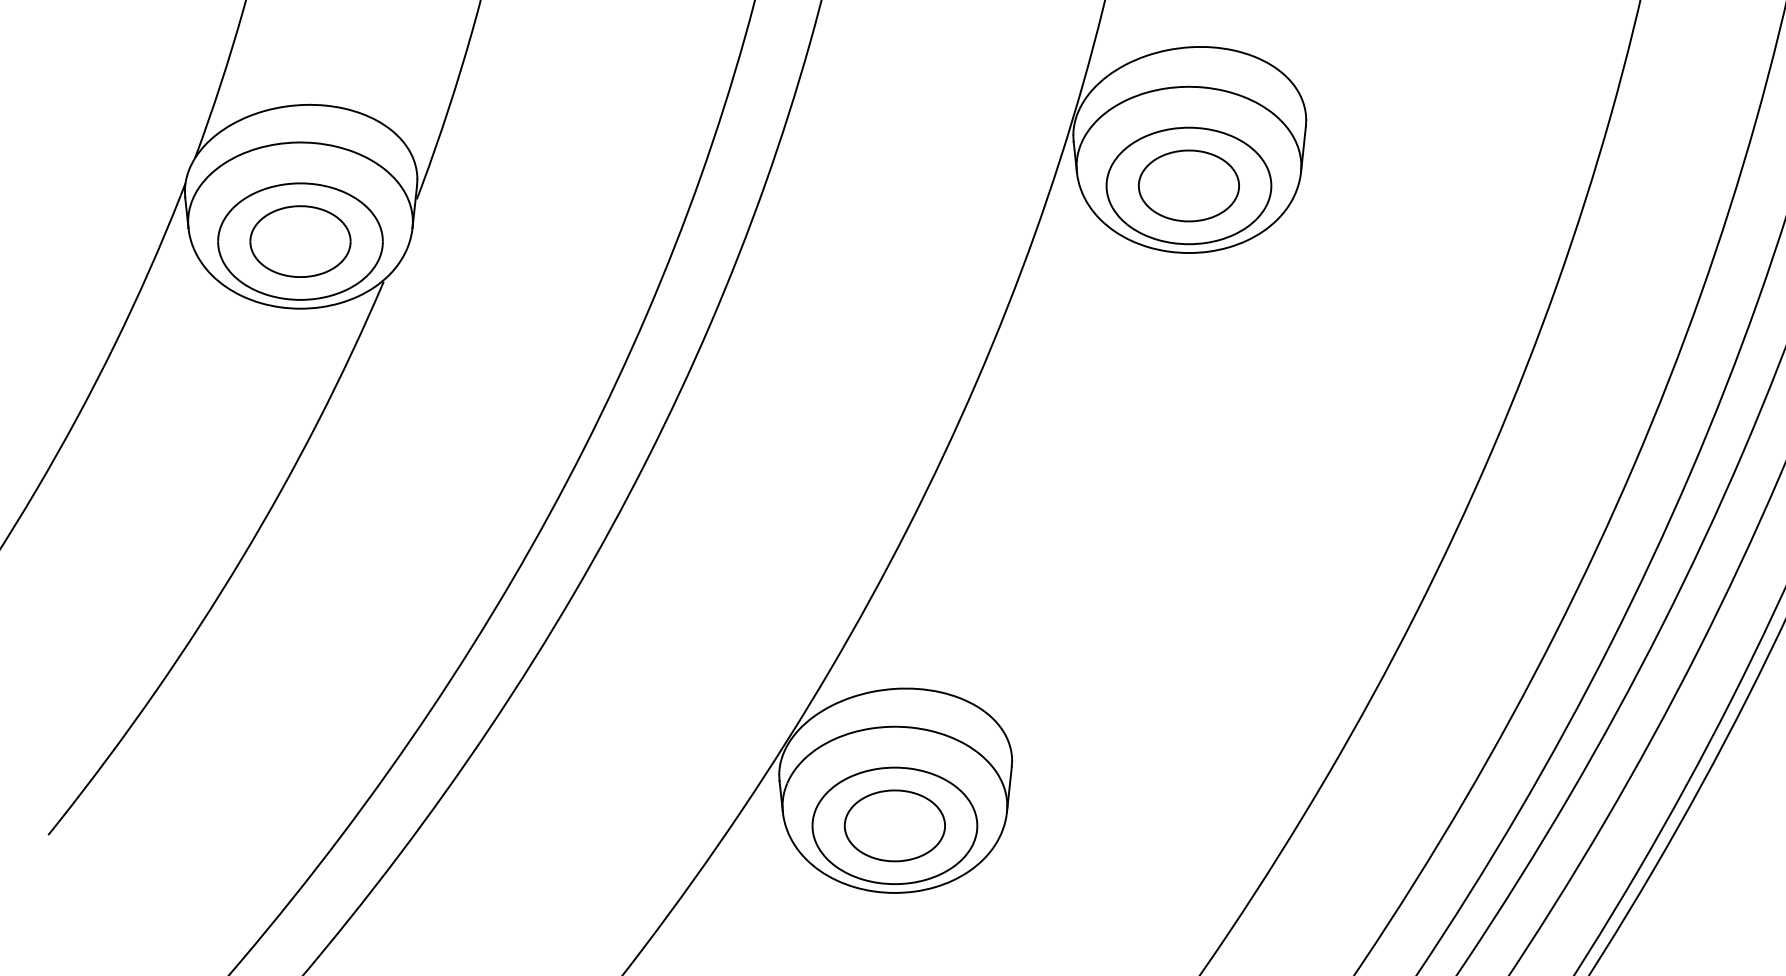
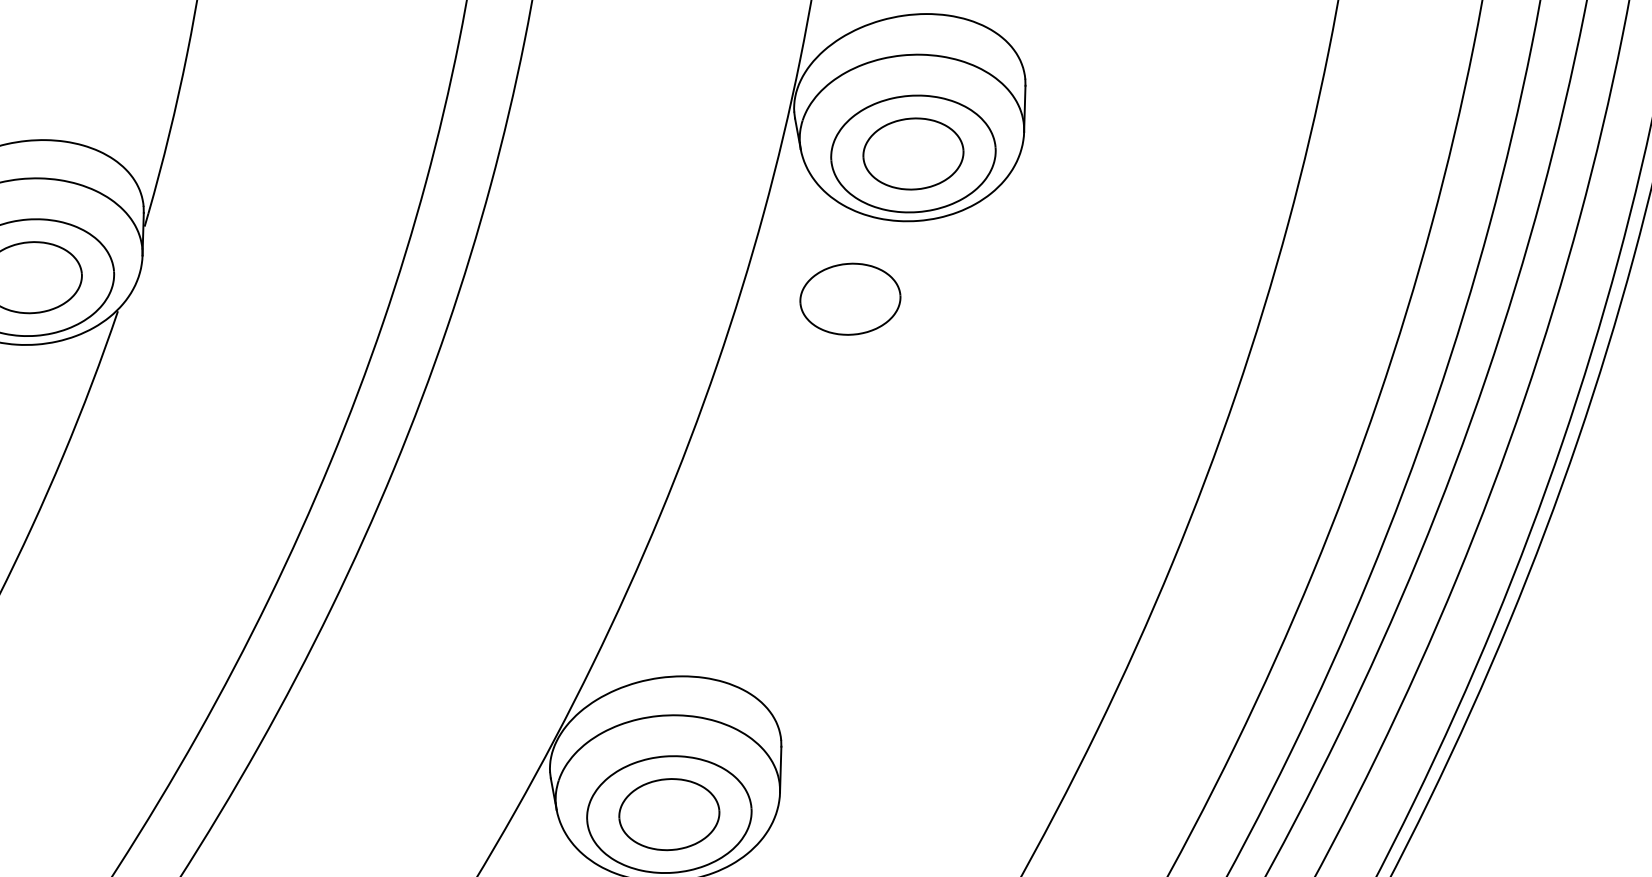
part: (1114, 325) -> (849, 298), added

